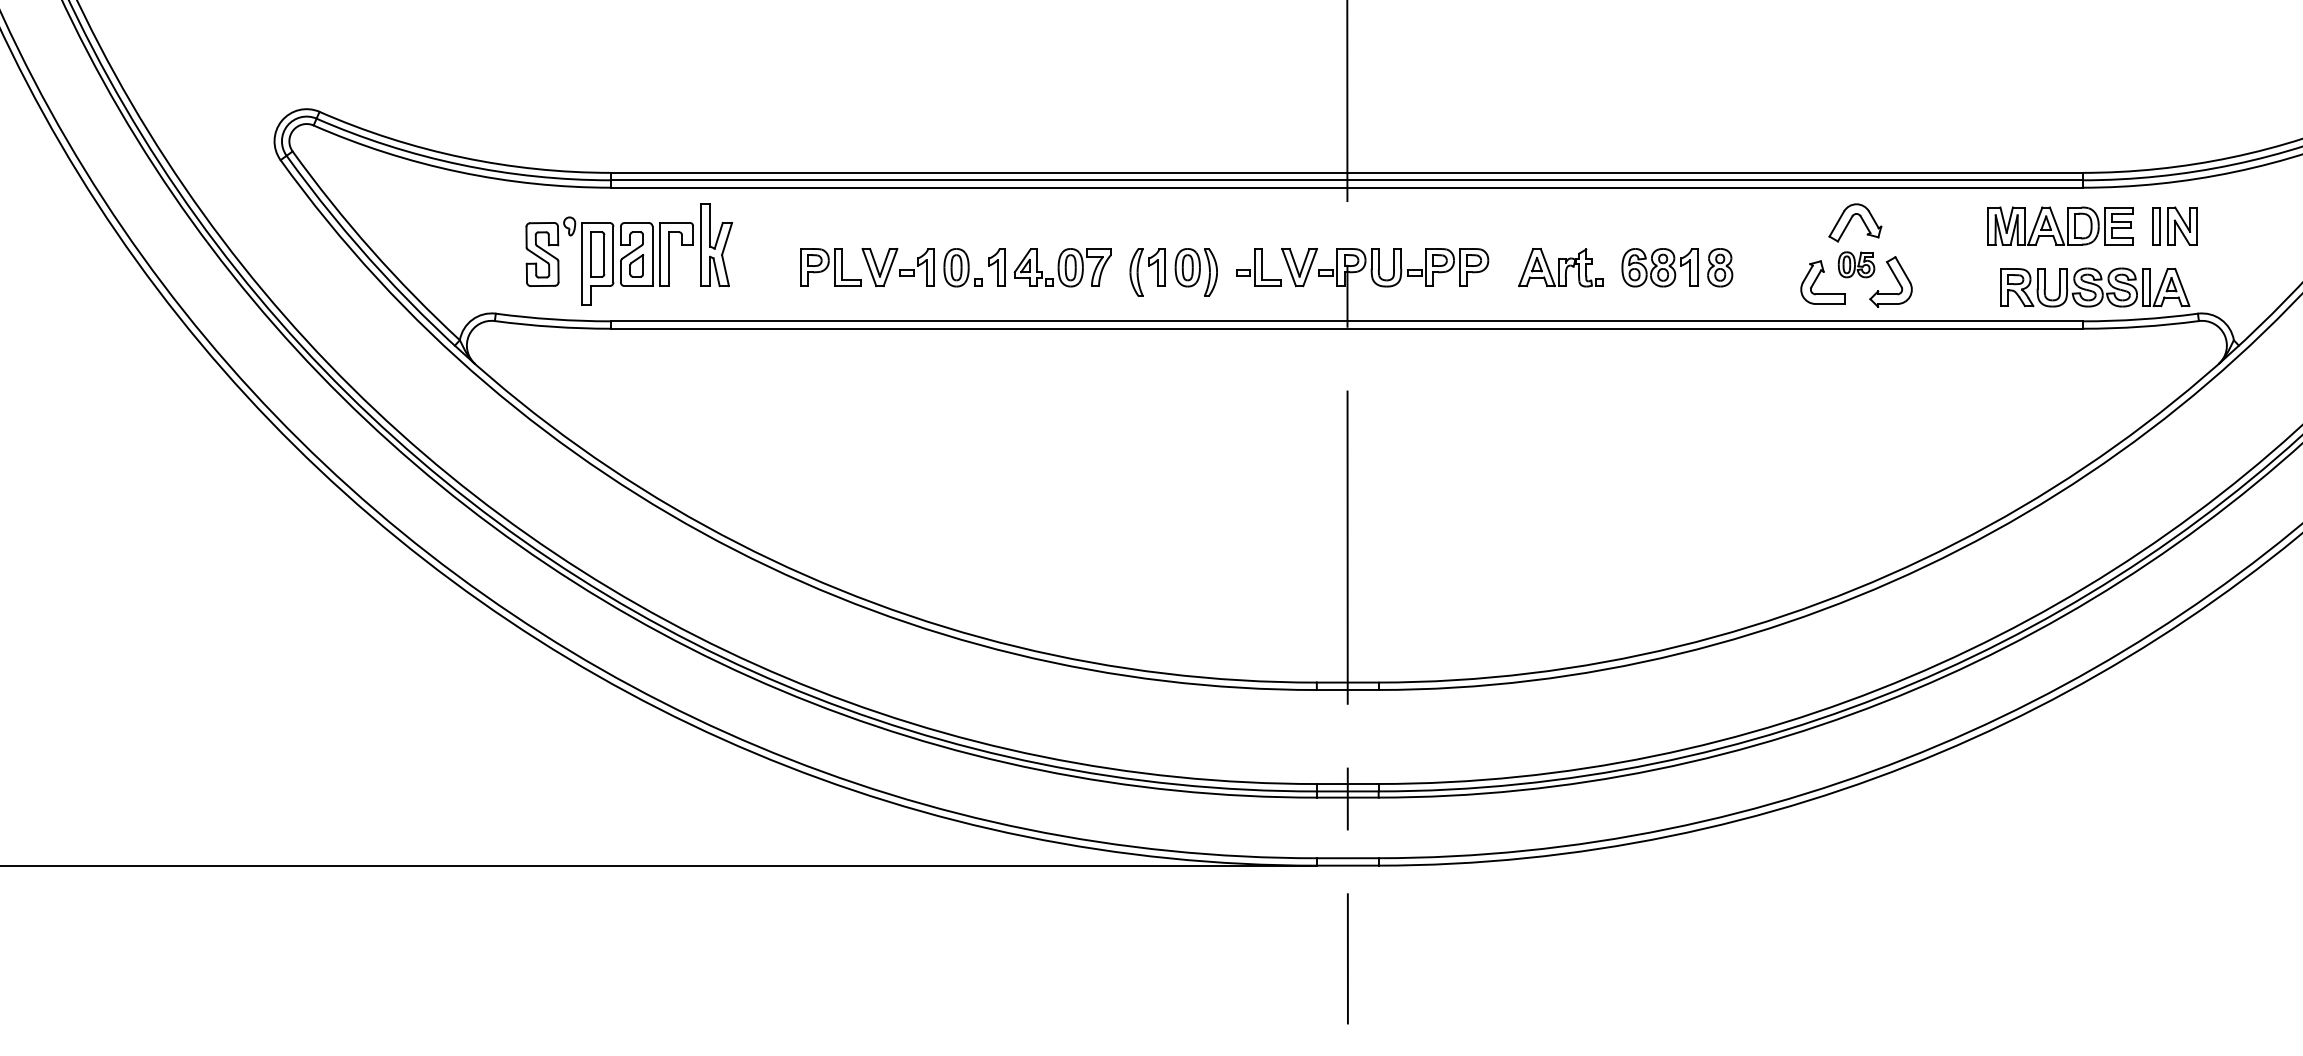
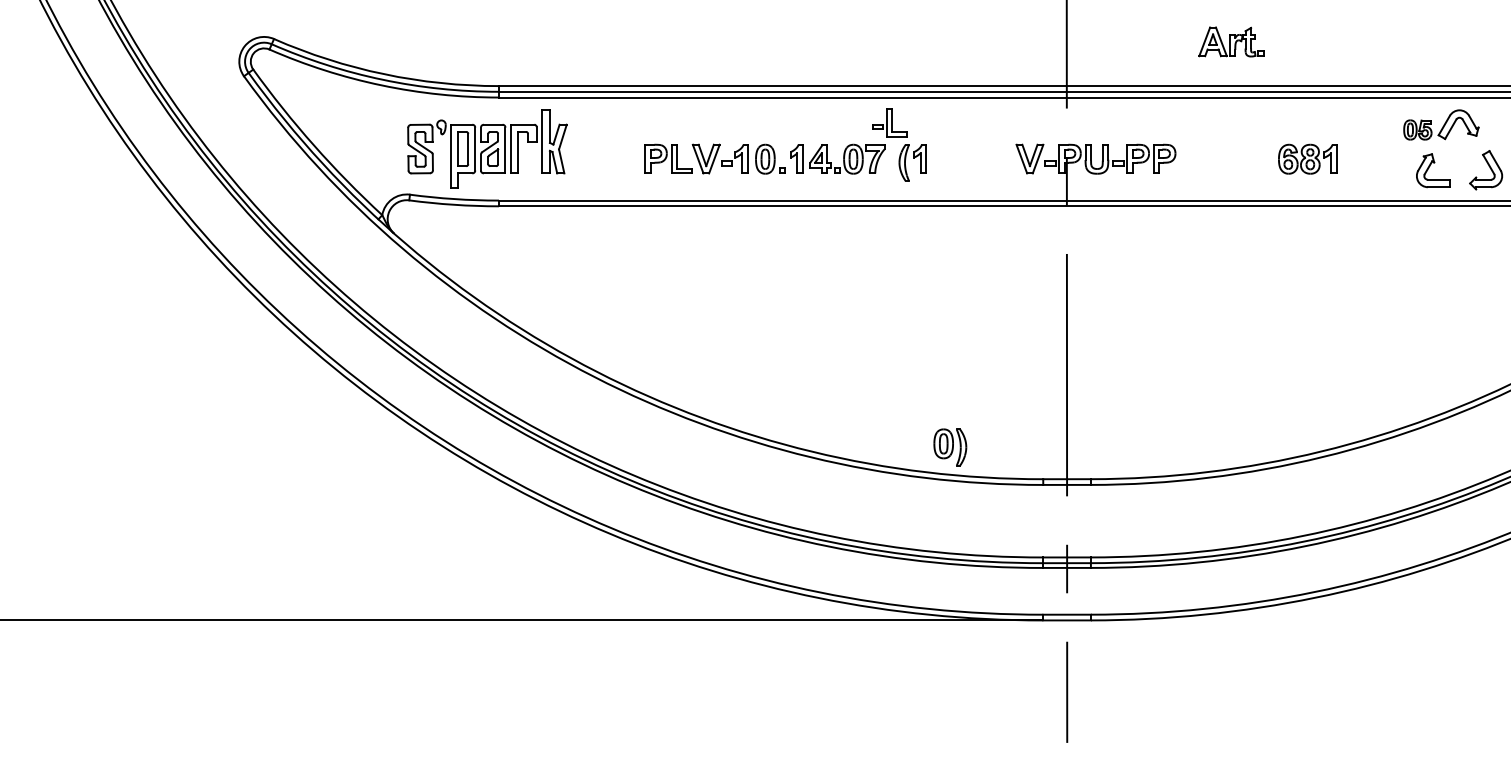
part: (628, 254) -> (486, 149), moved
part: (1856, 264) -> (1417, 129), moved
part: (1258, 267) -> (889, 122), moved
part: (1560, 267) -> (1231, 41), moved
part: (1720, 267) -> (1354, 159), removed
part: (1195, 272) -> (949, 447), moved

